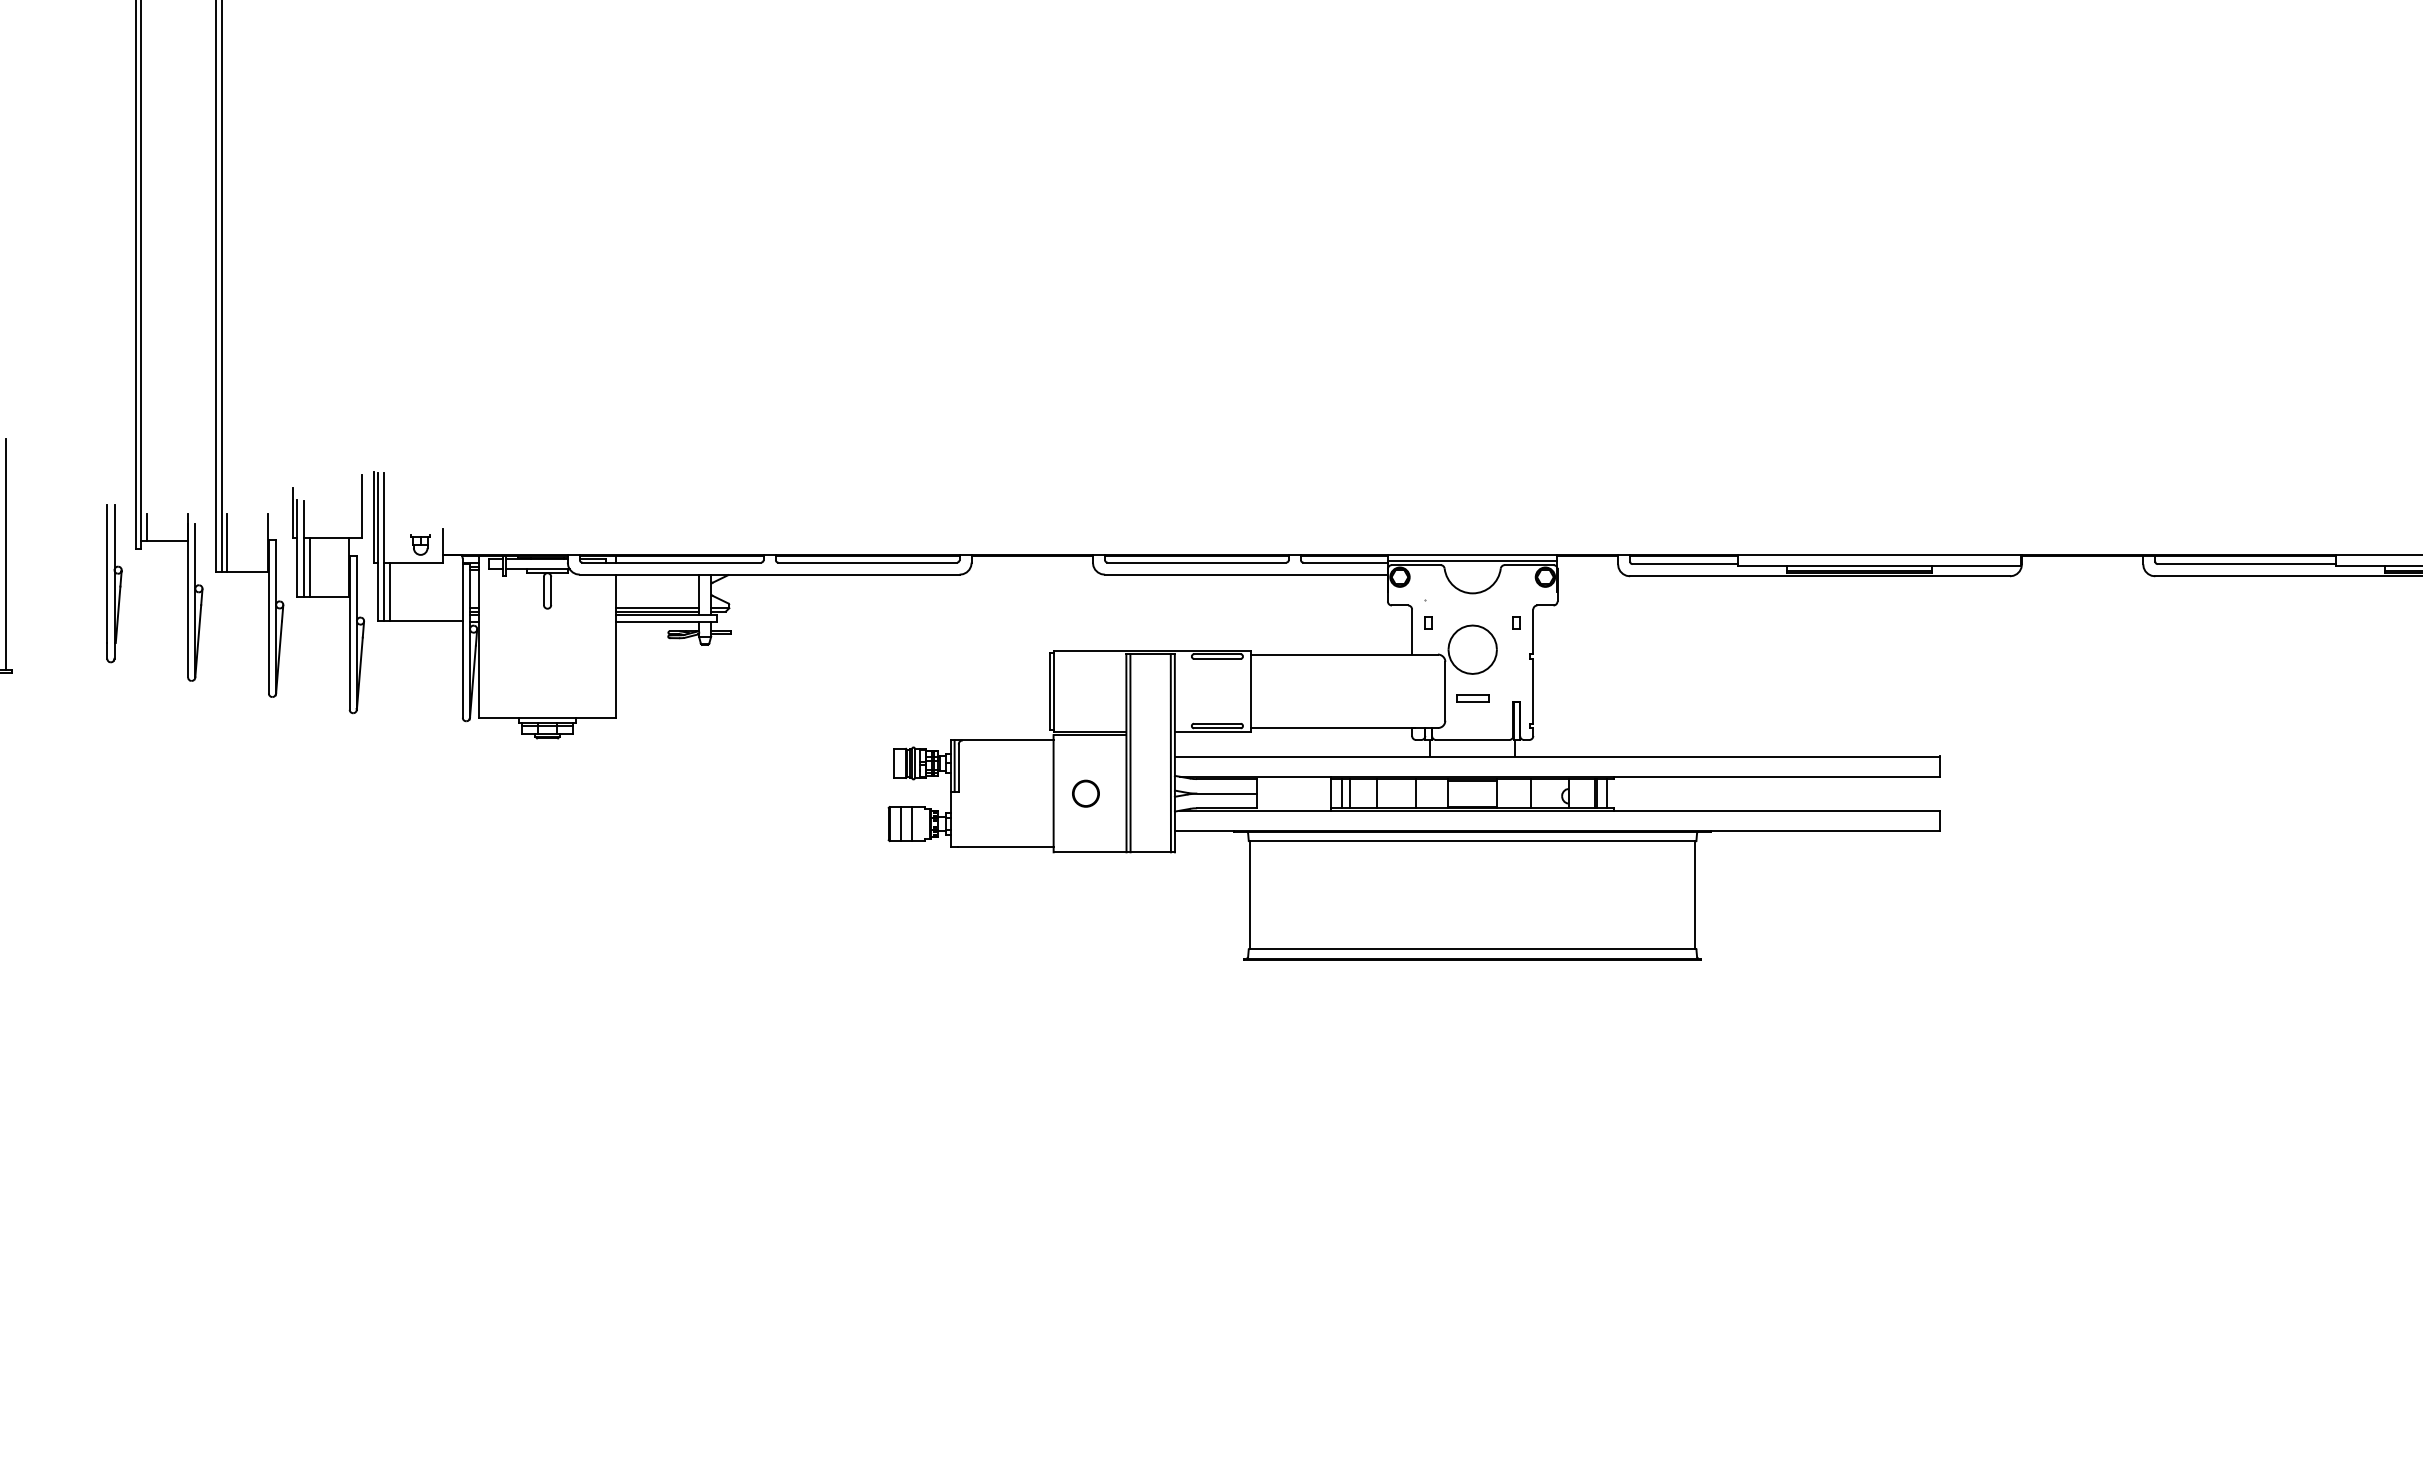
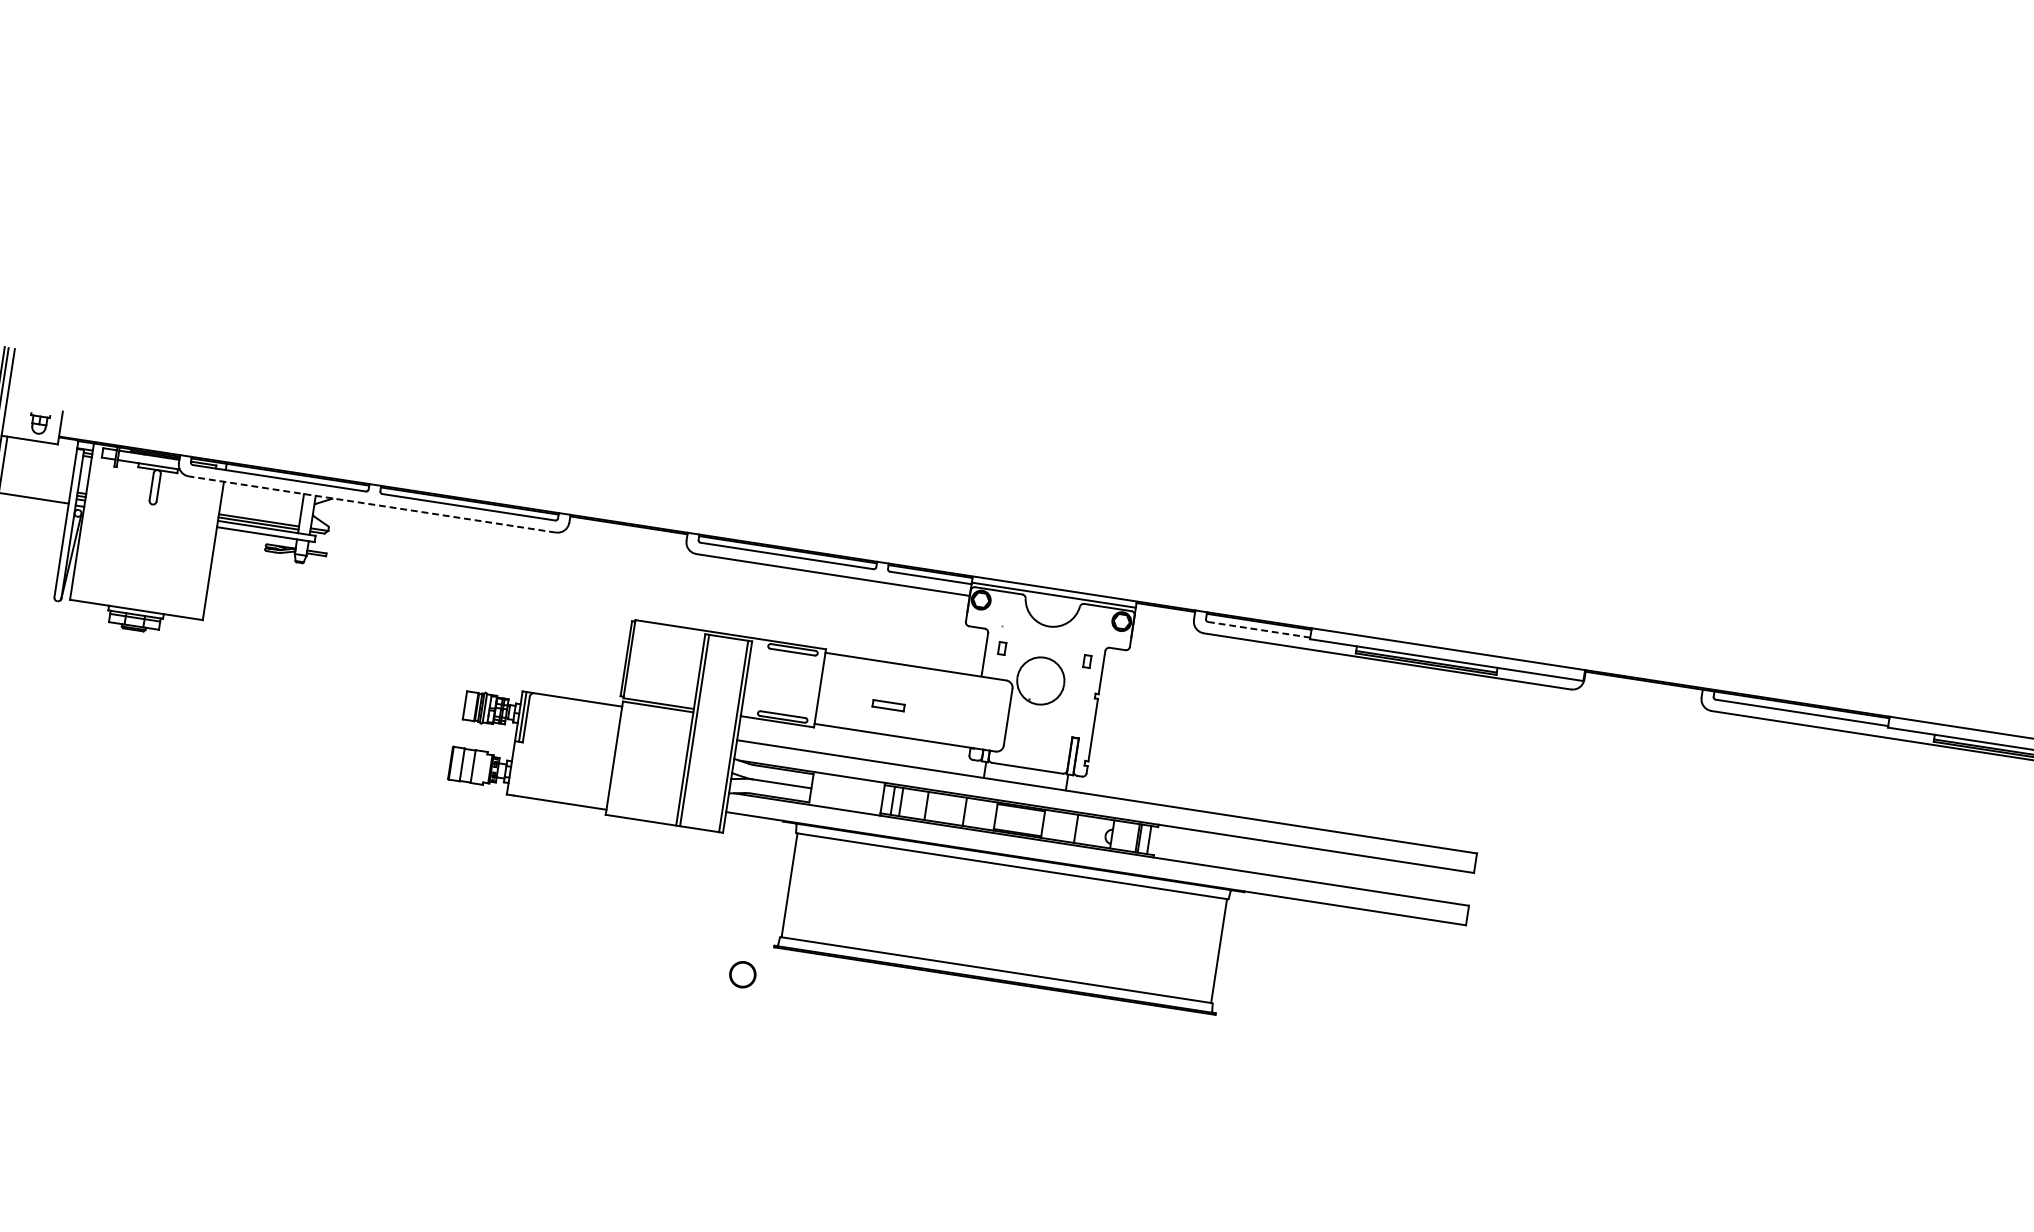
line: (1685, 564) -> (1259, 630), solid -> dashed
line: (769, 574) -> (372, 504), solid -> dashed
part: (1472, 698) -> (888, 705), moved
circle: (1085, 793) -> (742, 974), moved

